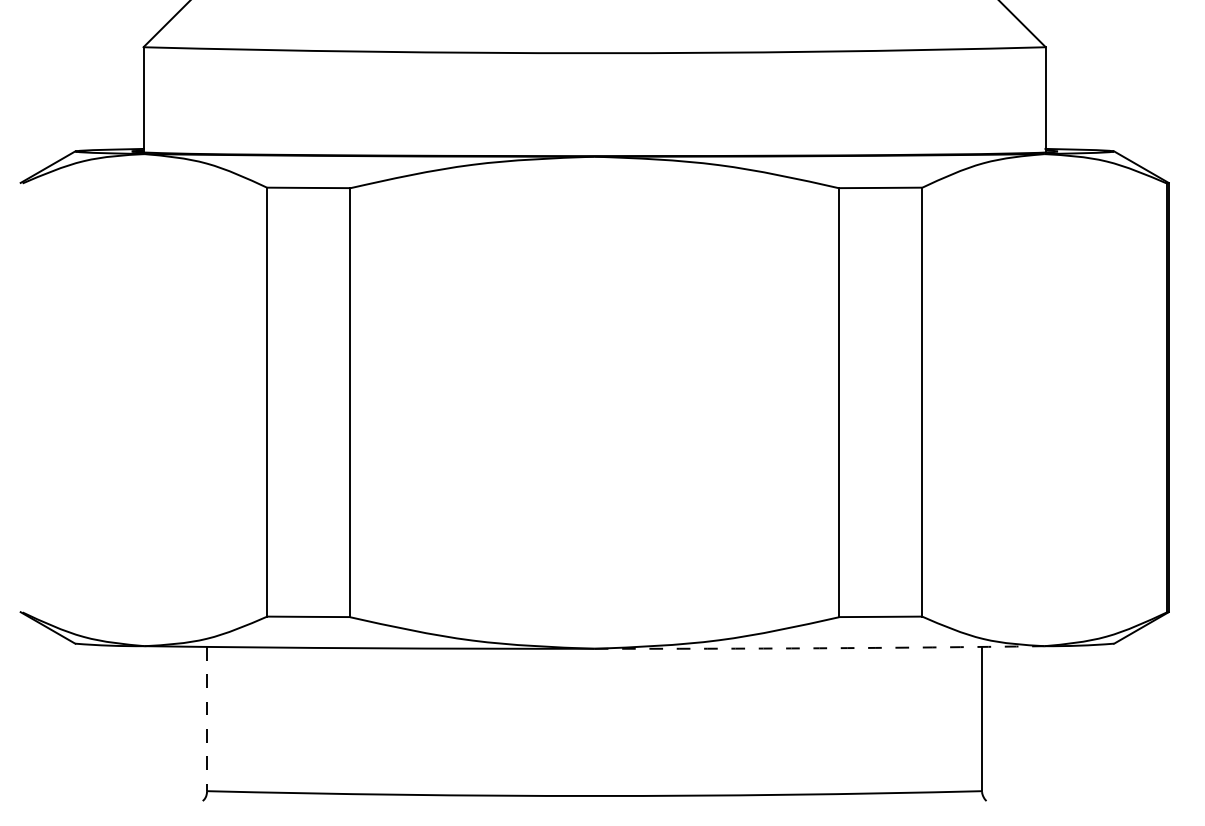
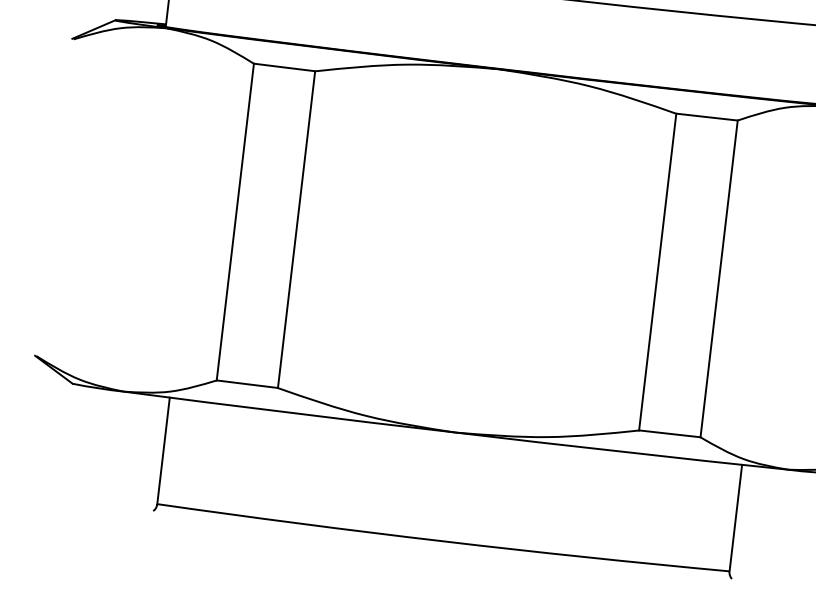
arc: (819, 648) -> (621, 451), dashed -> solid
line: (207, 719) -> (163, 451), dashed -> solid

